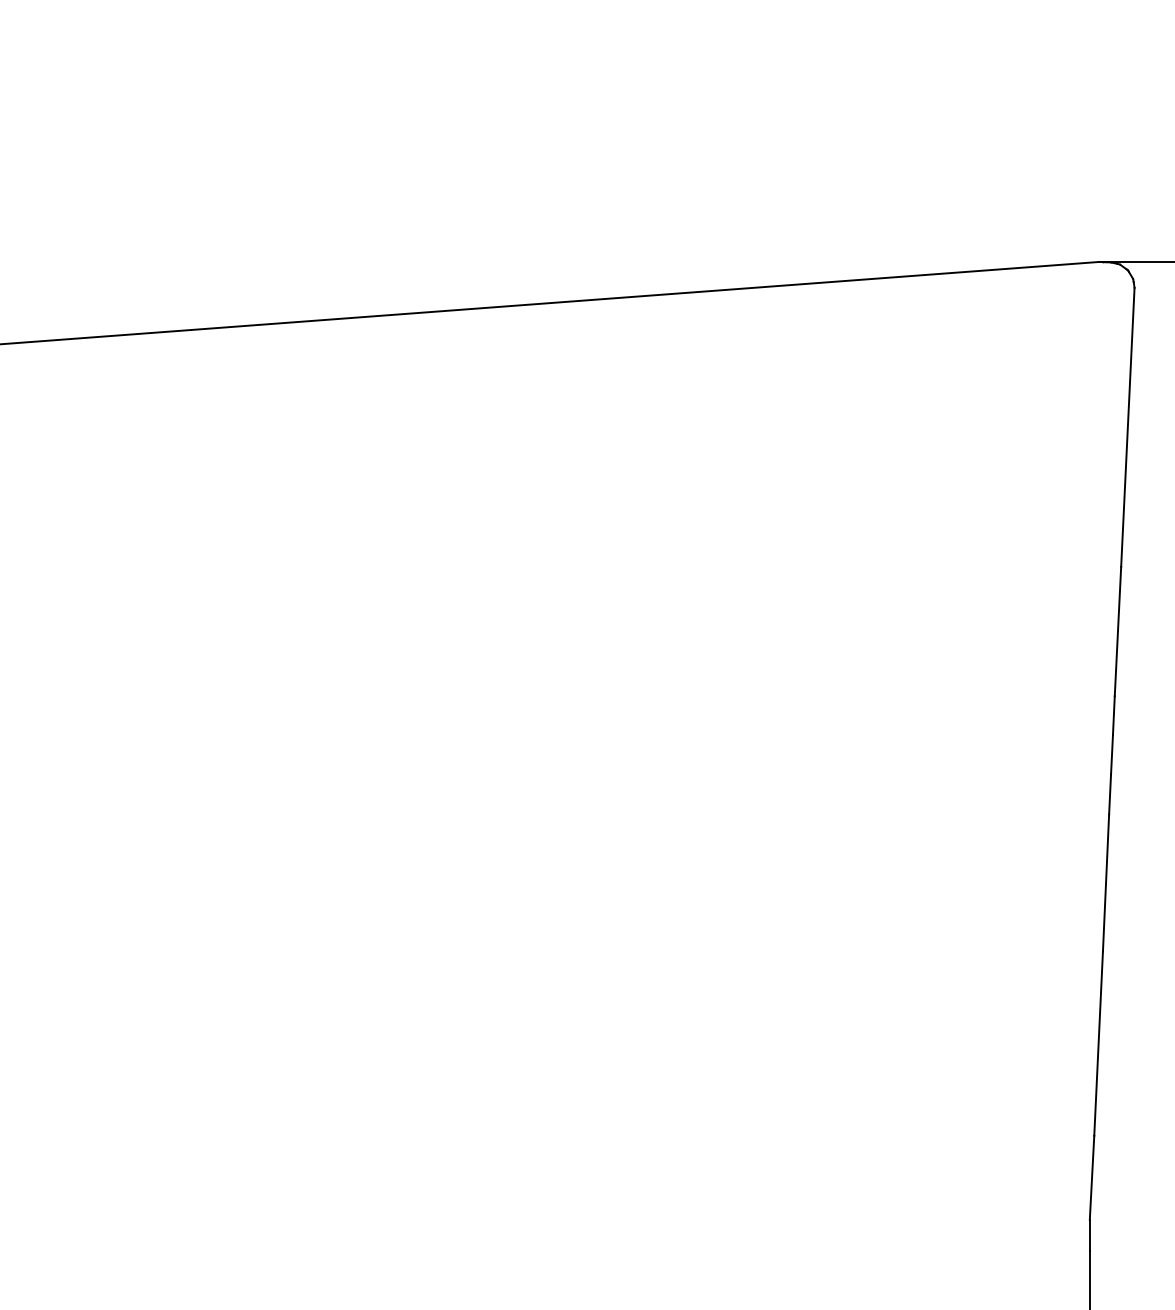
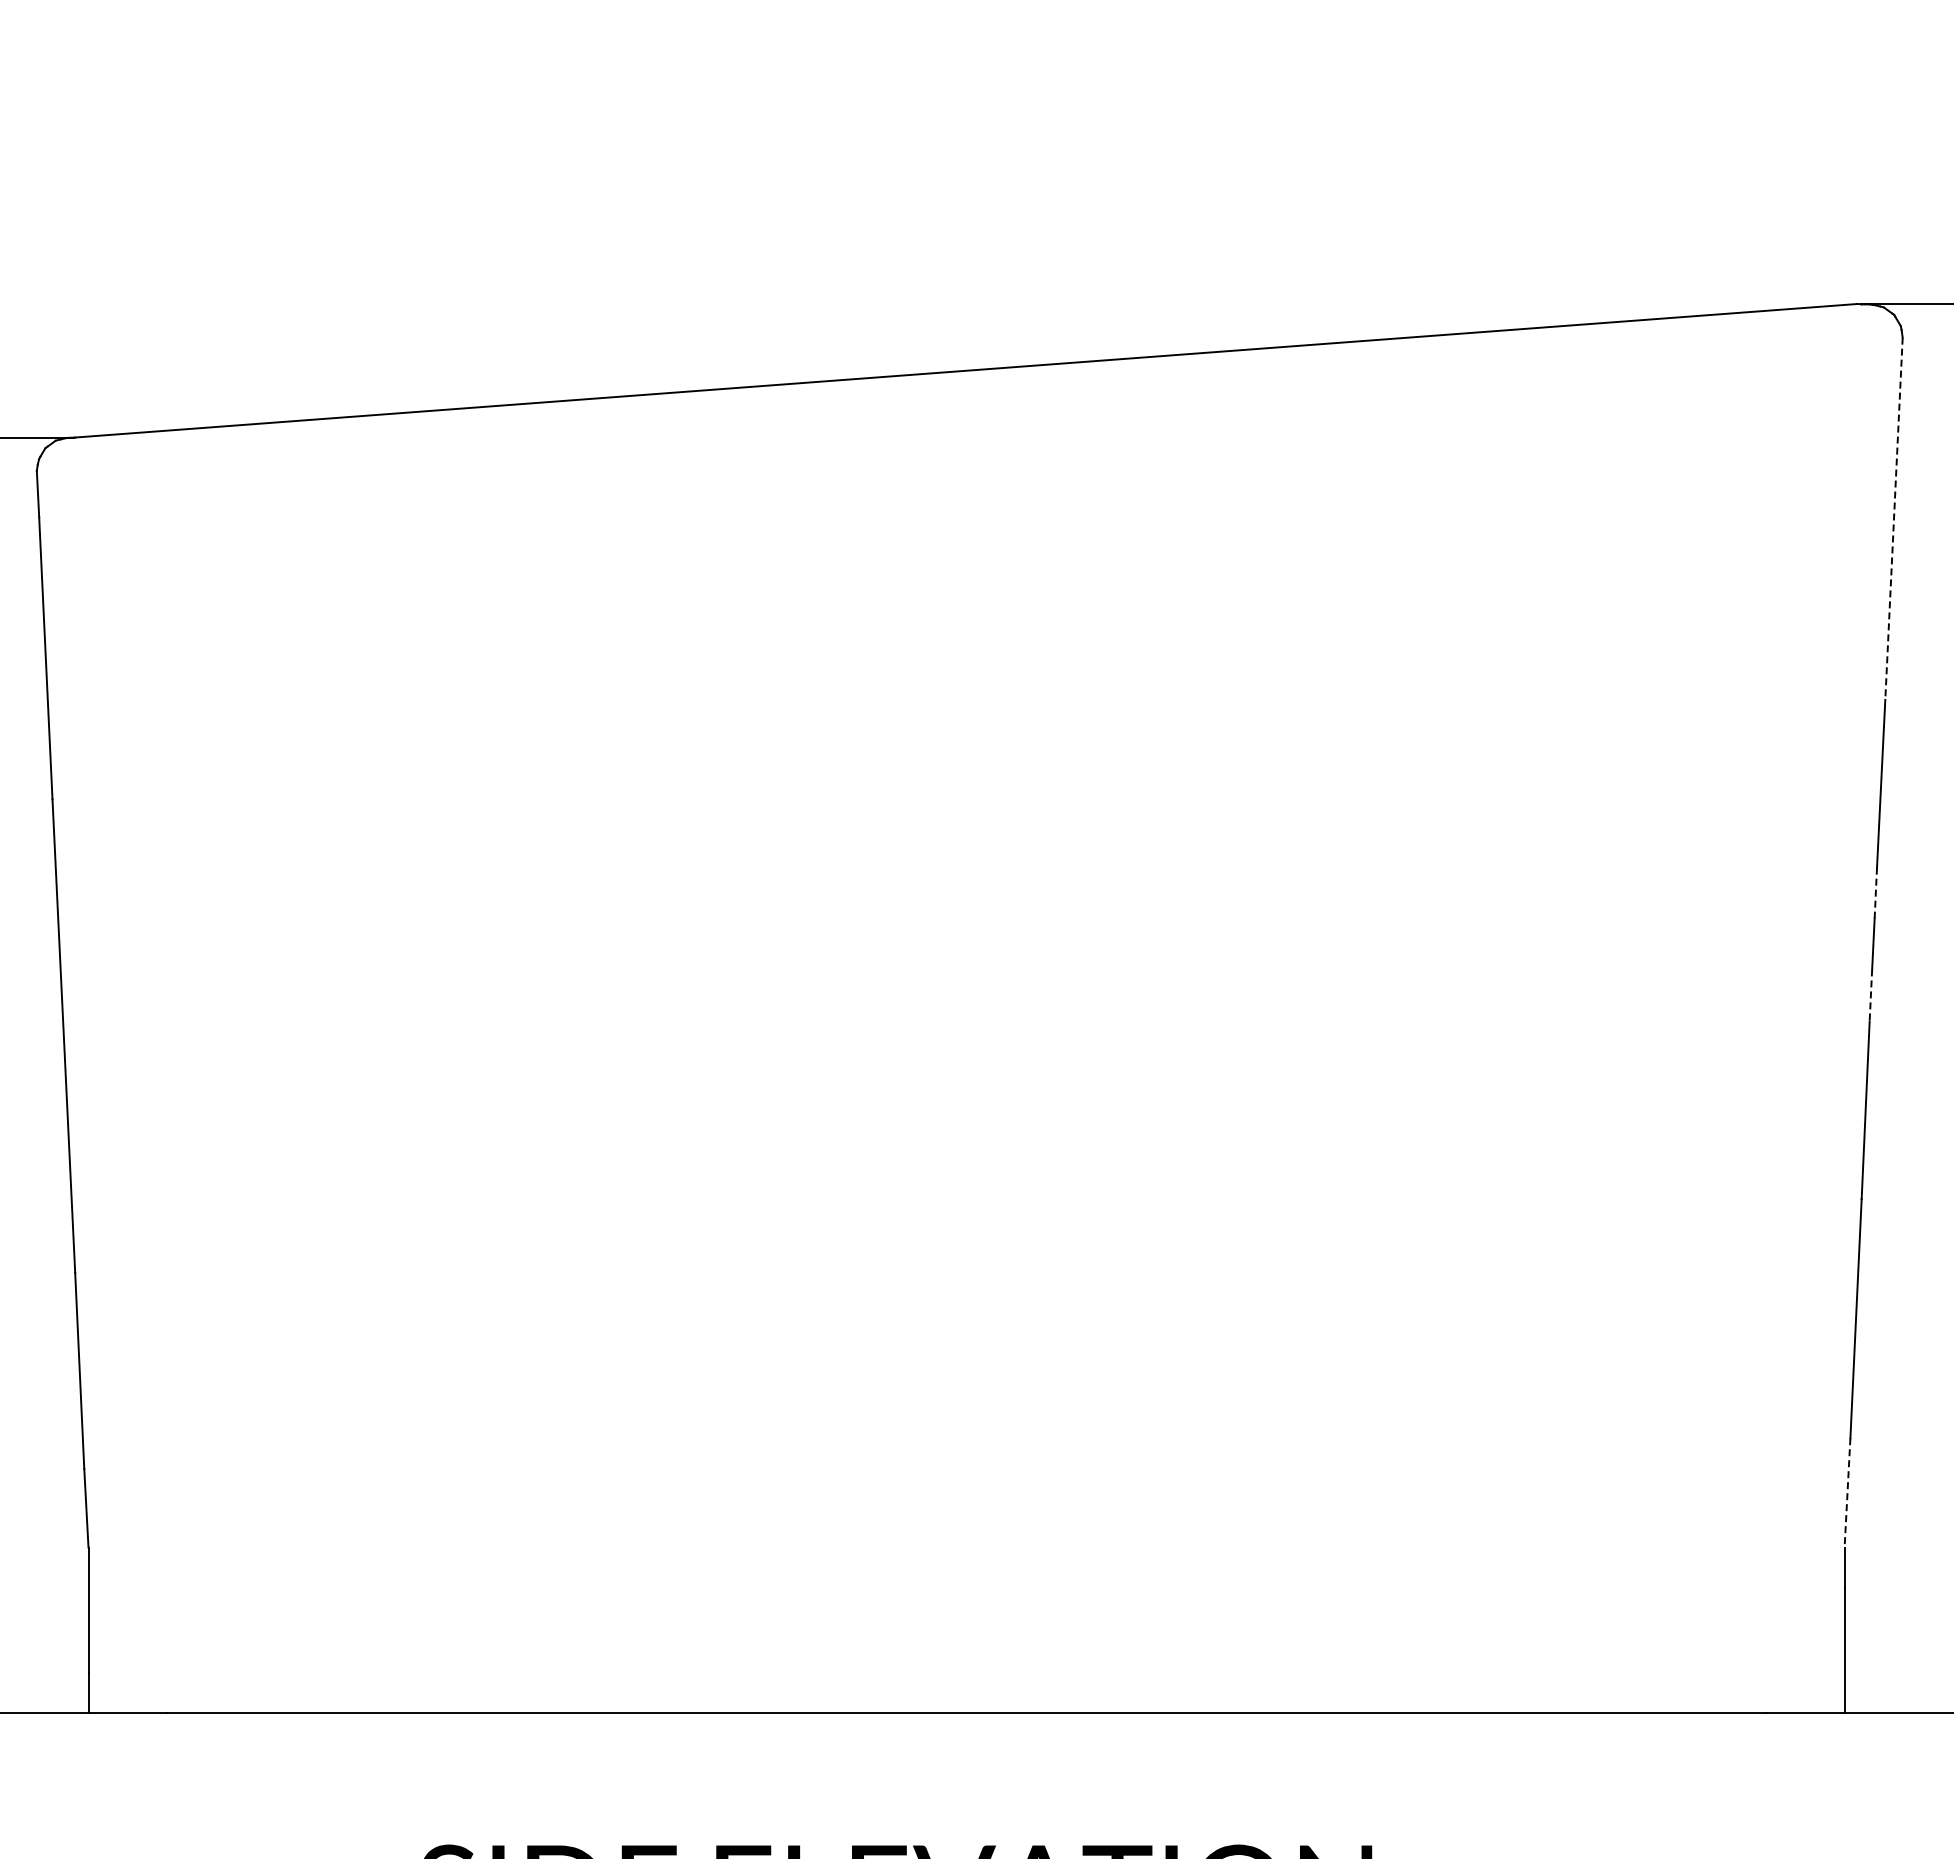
line: (1127, 427) -> (1893, 519), solid -> dashed
line: (1113, 716) -> (1875, 893), solid -> dashed
line: (1109, 794) -> (1870, 995), solid -> dashed
line: (1092, 1177) -> (1847, 1492), solid -> dashed

